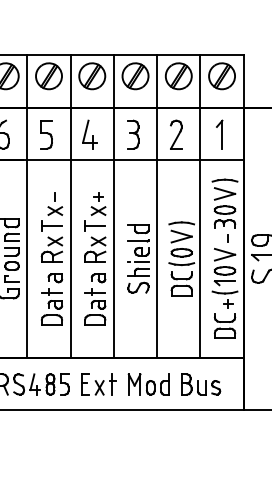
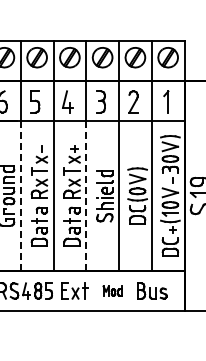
line: (27, 258) -> (20, 195), solid -> dashed
line: (114, 258) -> (86, 195), solid -> dashed
part: (148, 383) -> (112, 290), size x0.6

